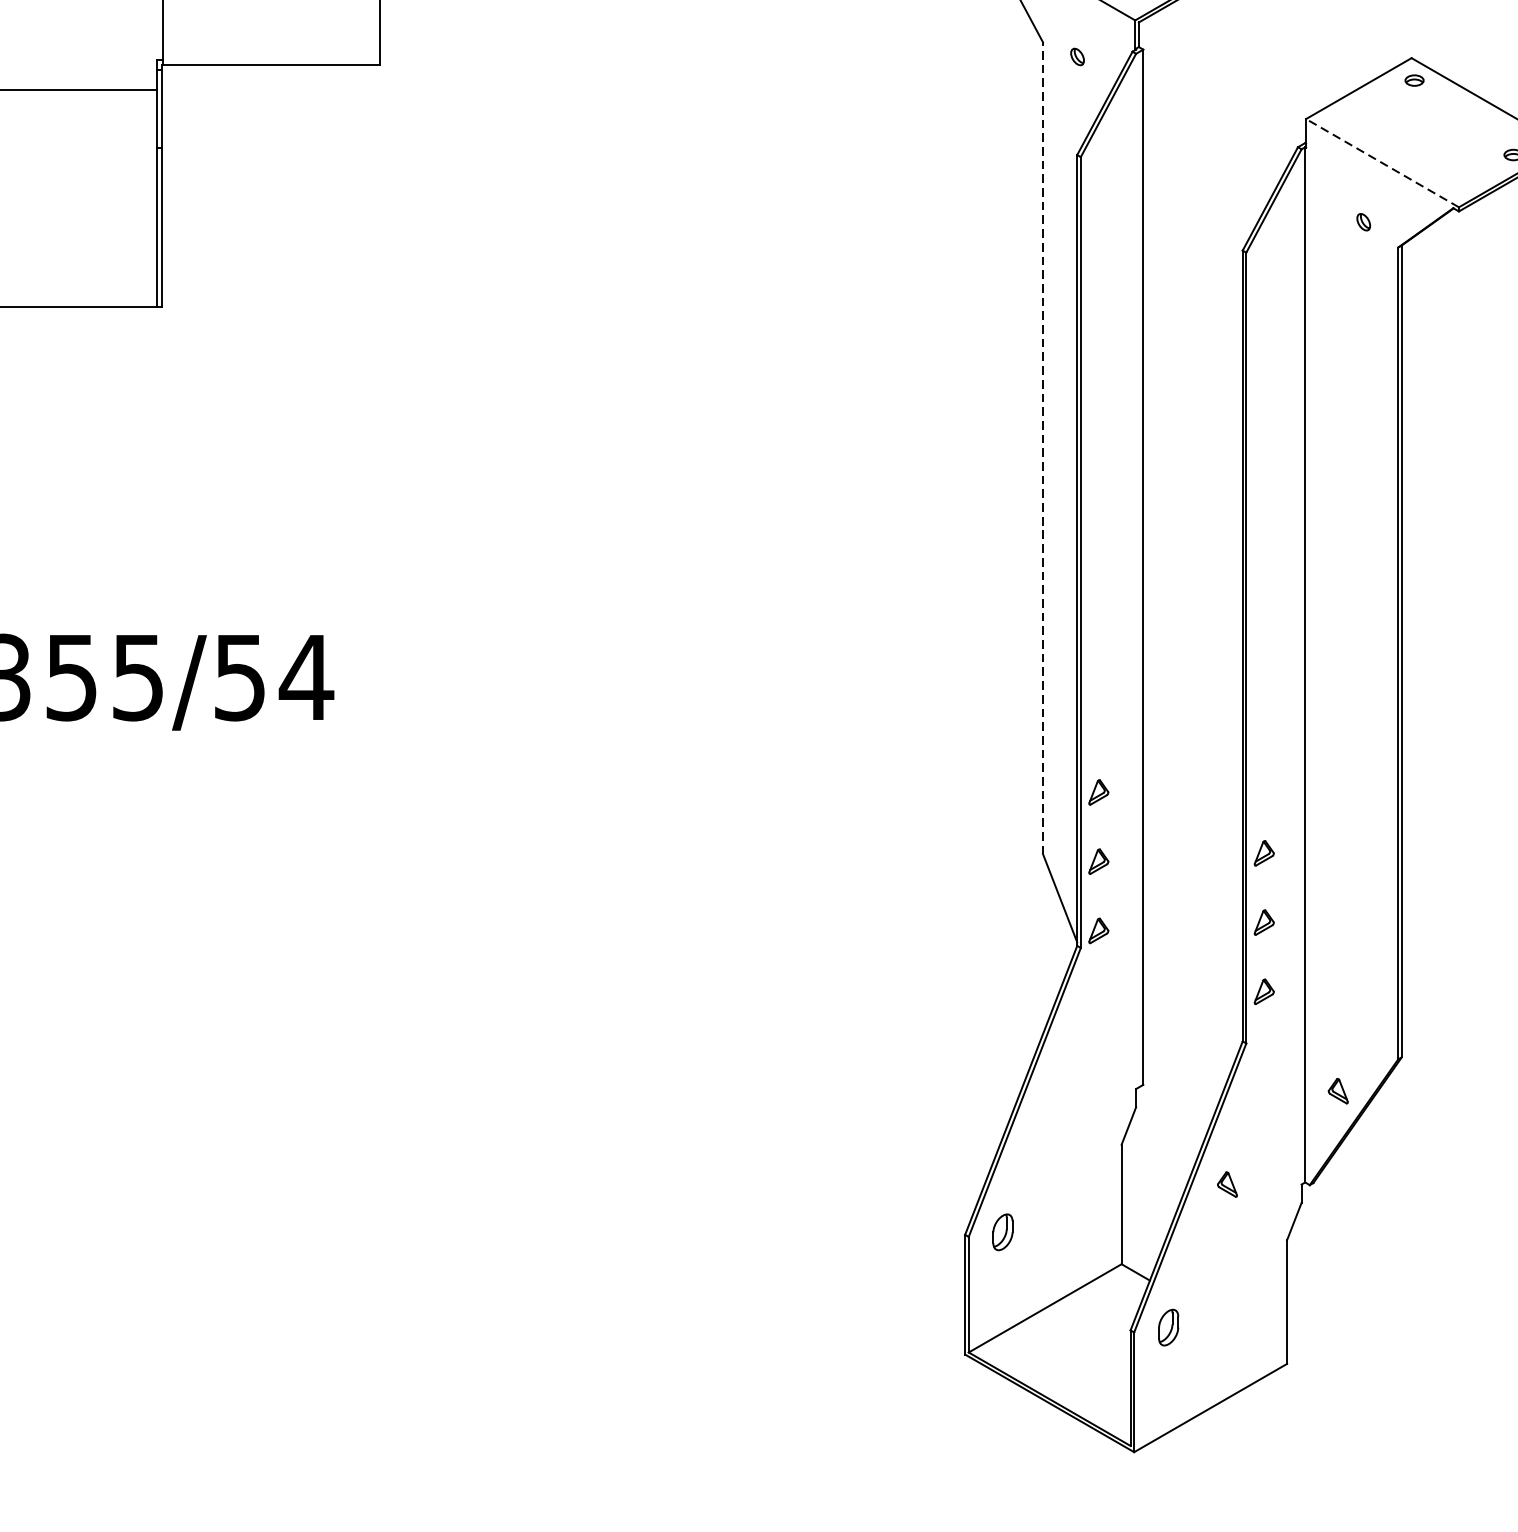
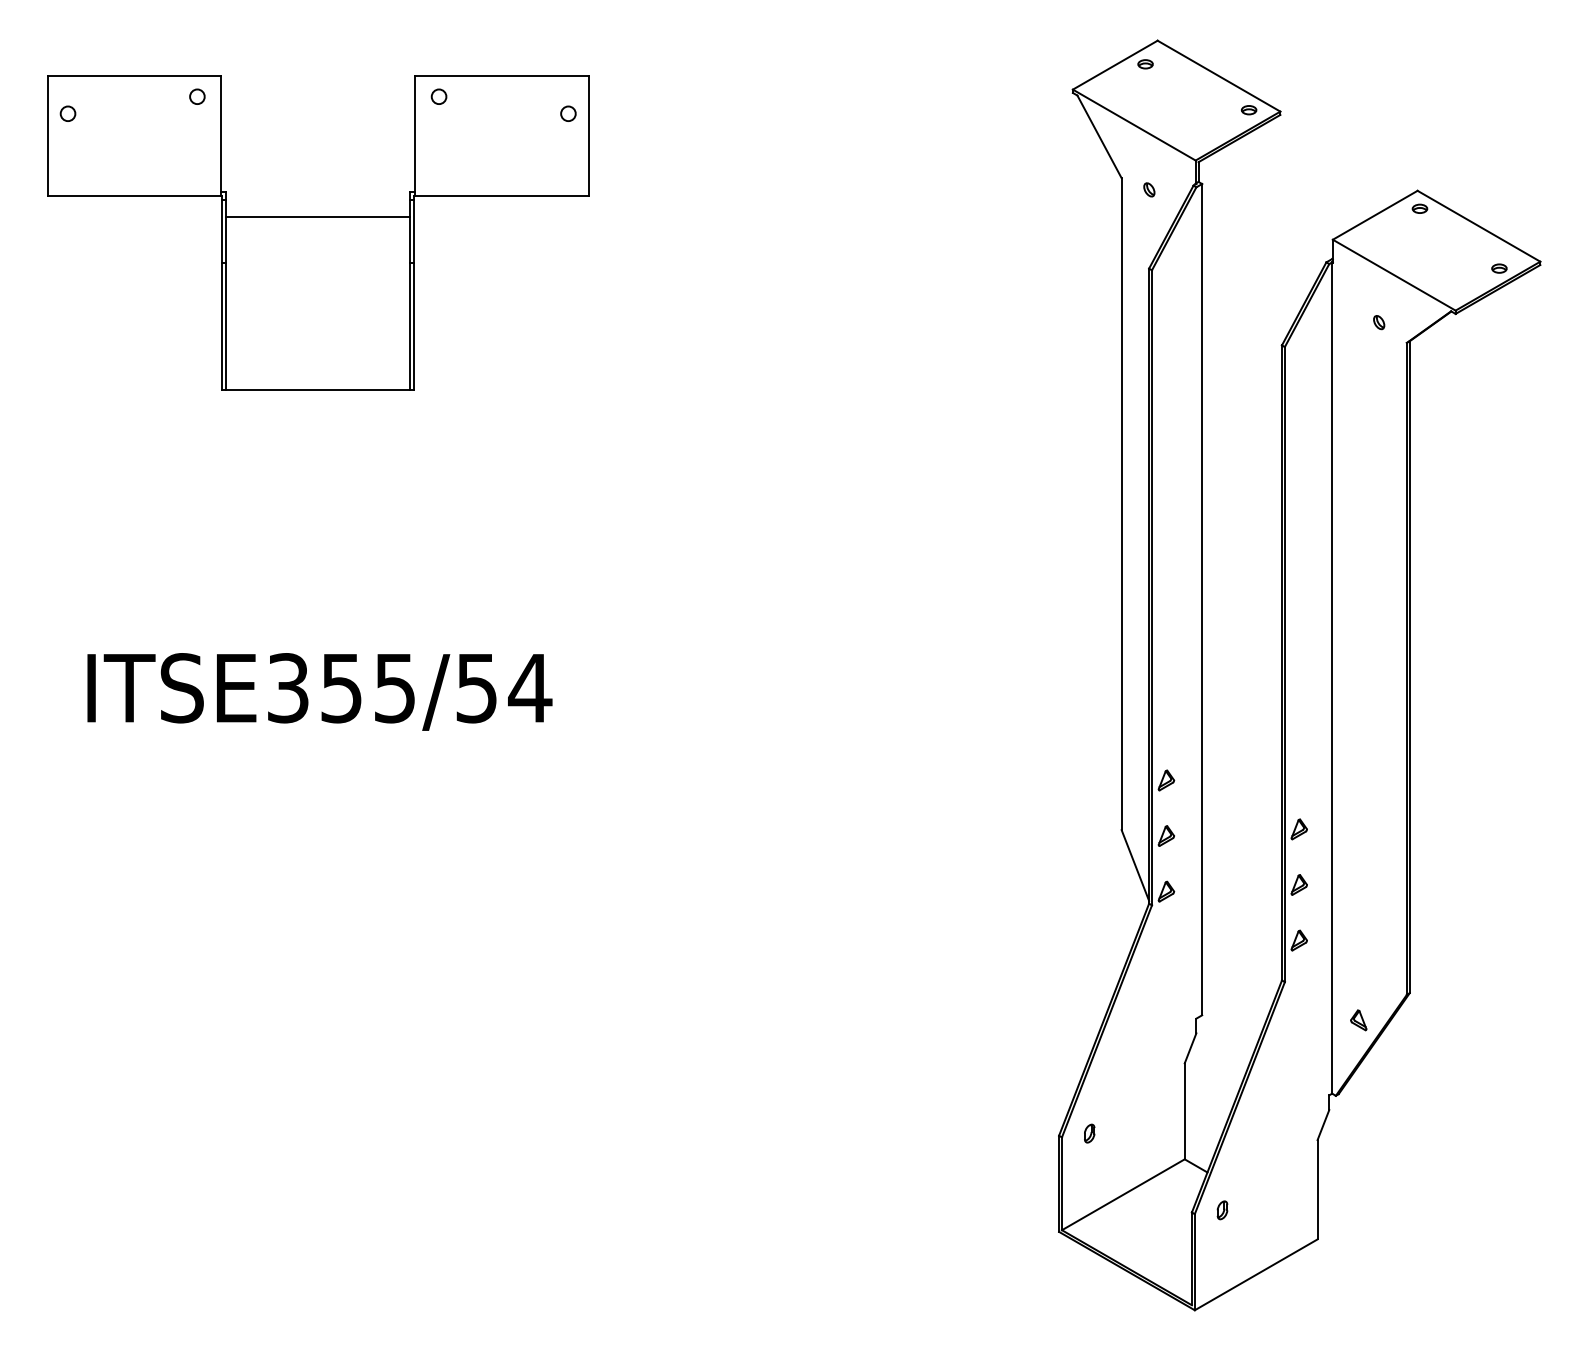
line: (1382, 163) -> (1394, 275), dashed -> solid
line: (1042, 448) -> (1121, 504), dashed -> solid
part: (1227, 1184) -> (1269, 1095), removed
part: (1003, 1232) -> (1089, 1133), size x0.62
part: (1168, 1327) -> (1222, 1210), size x0.62

